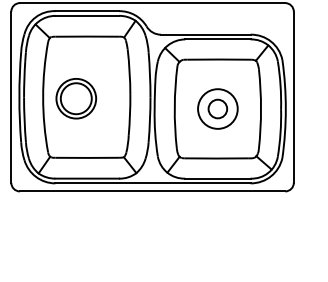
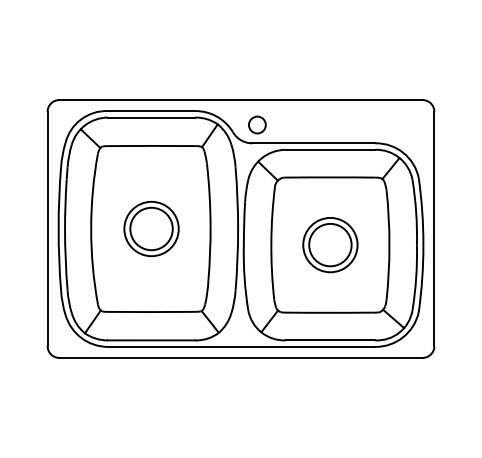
circle: (164, 20) -> (257, 124), added
part: (76, 98) -> (151, 228), moved
circle: (217, 108) -> (330, 244), size x1.67

